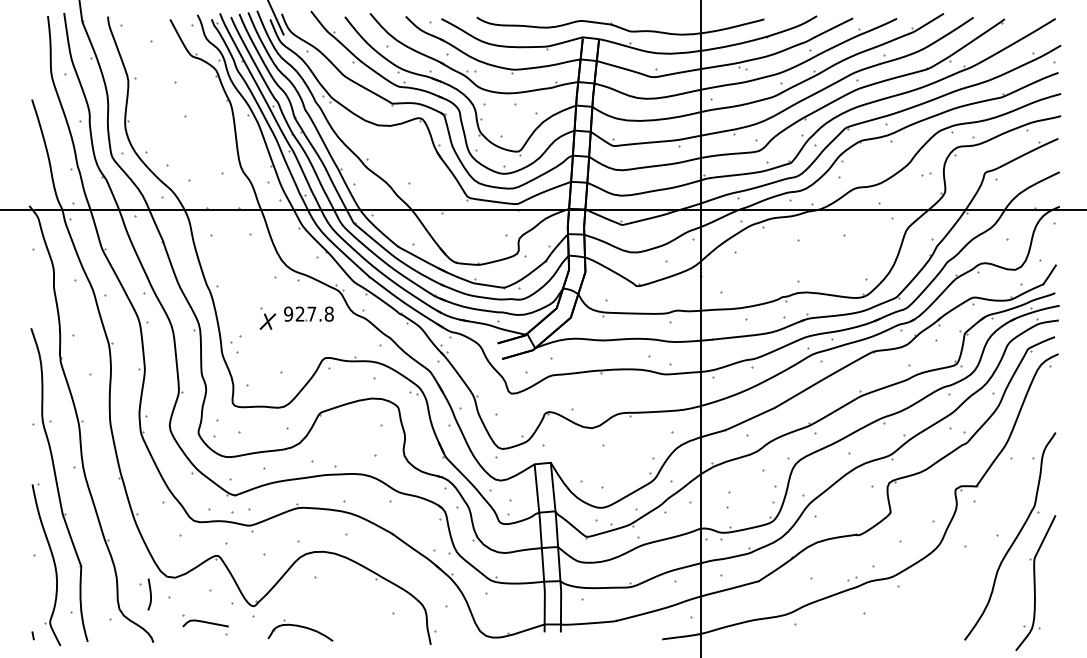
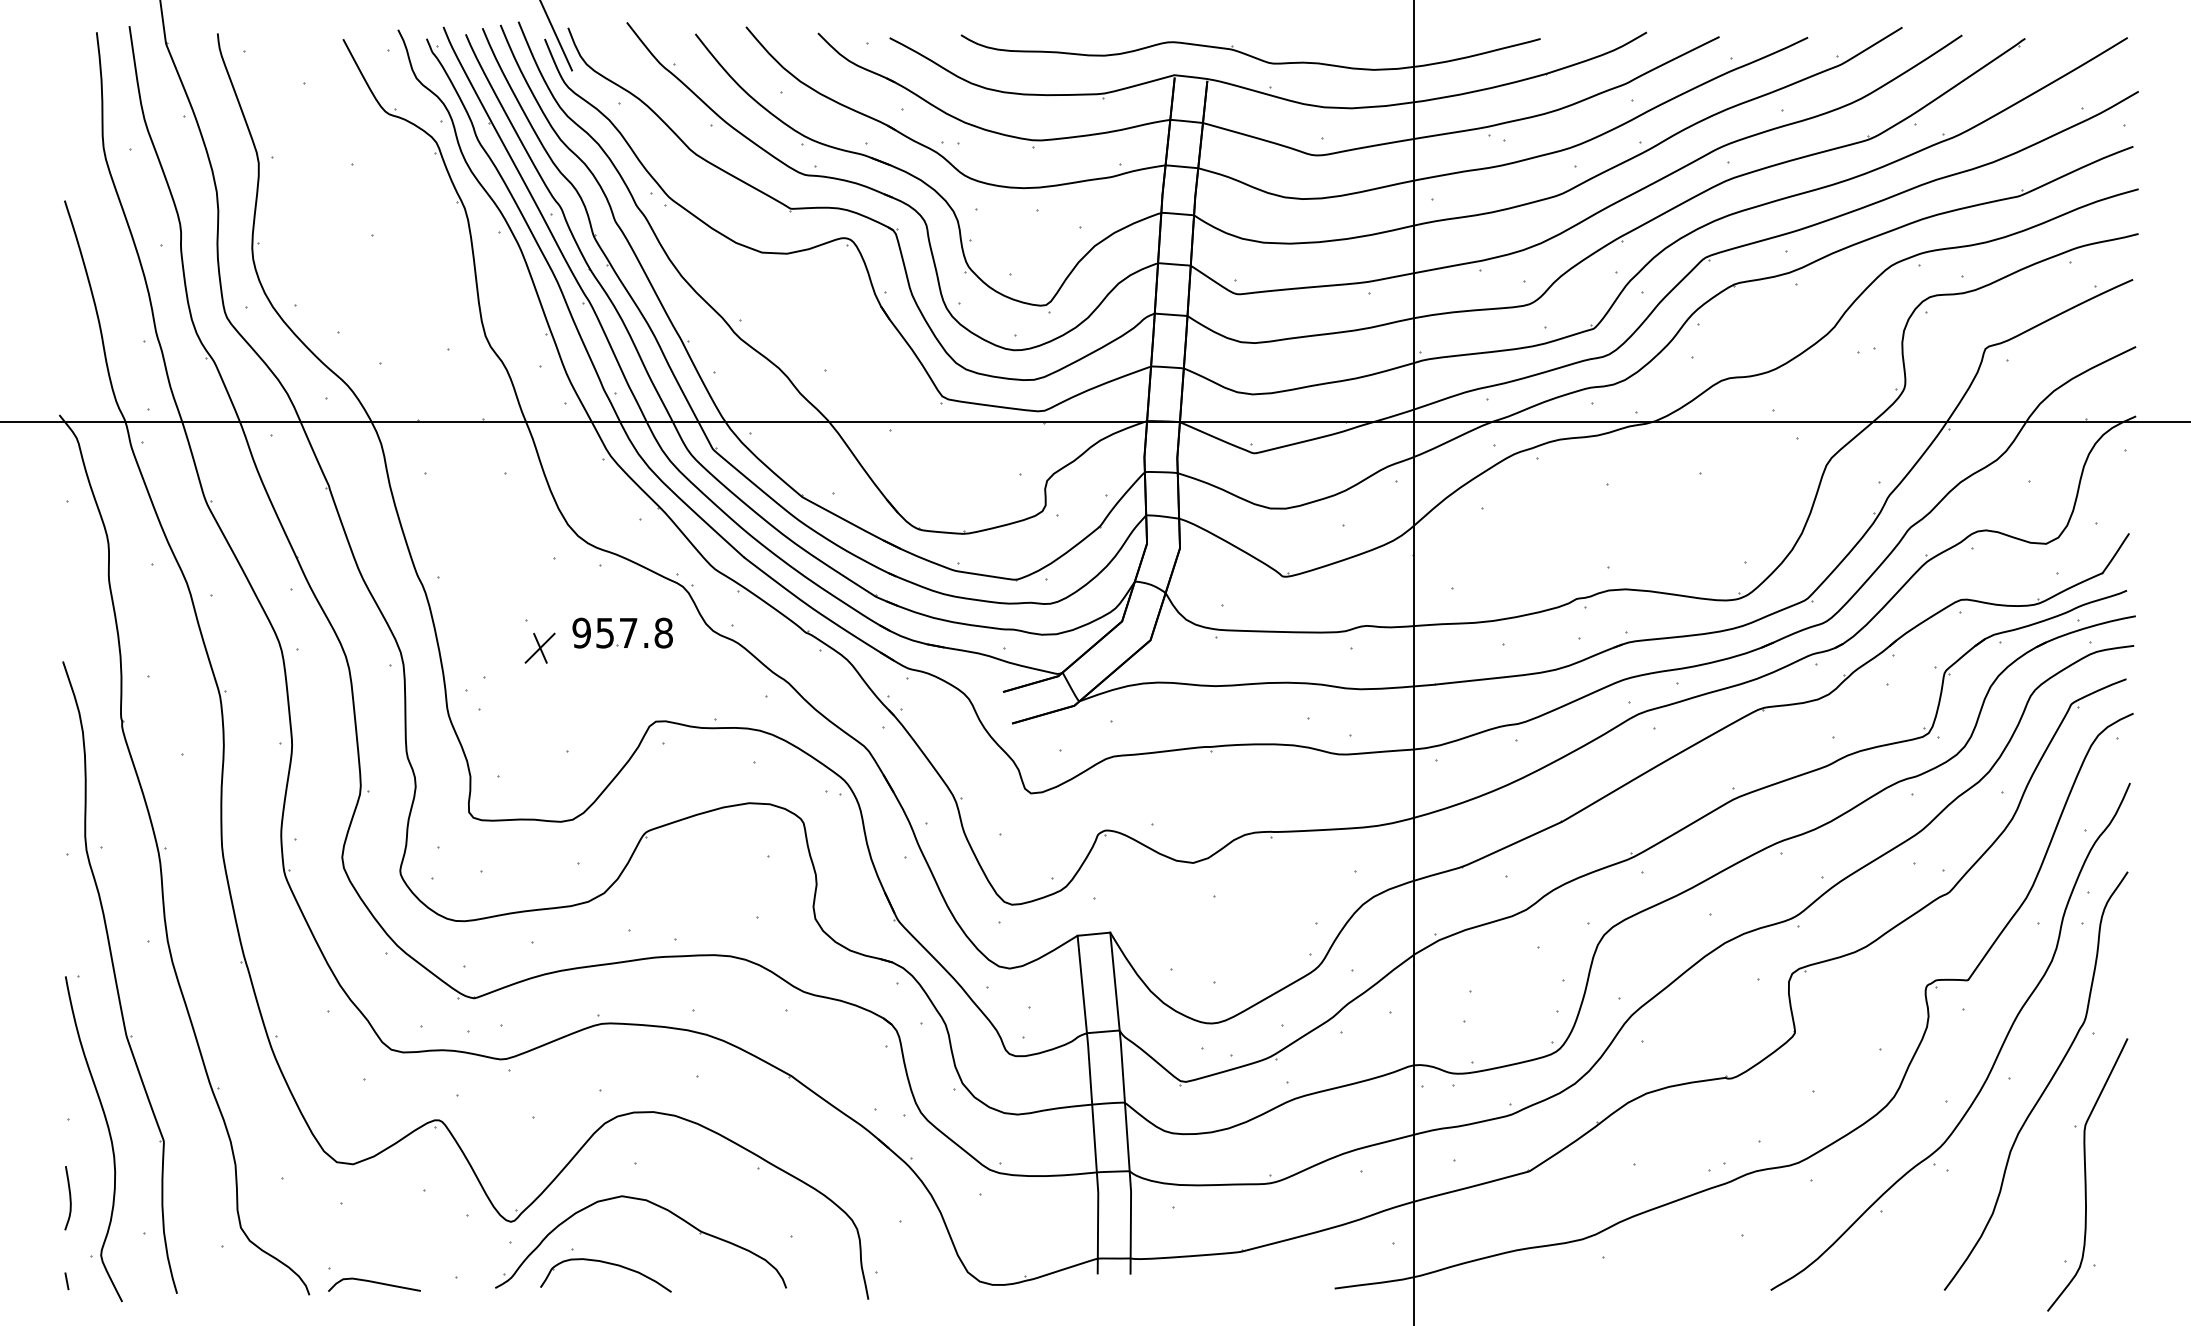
text: (299, 313) -> (603, 631), 927.8 -> 957.8
part: (989, 524) -> (1994, 1057), added
curve: (149, 593) -> (67, 1196), moved
part: (326, 599) -> (658, 1208), added
part: (205, 620) -> (373, 1278), moved

